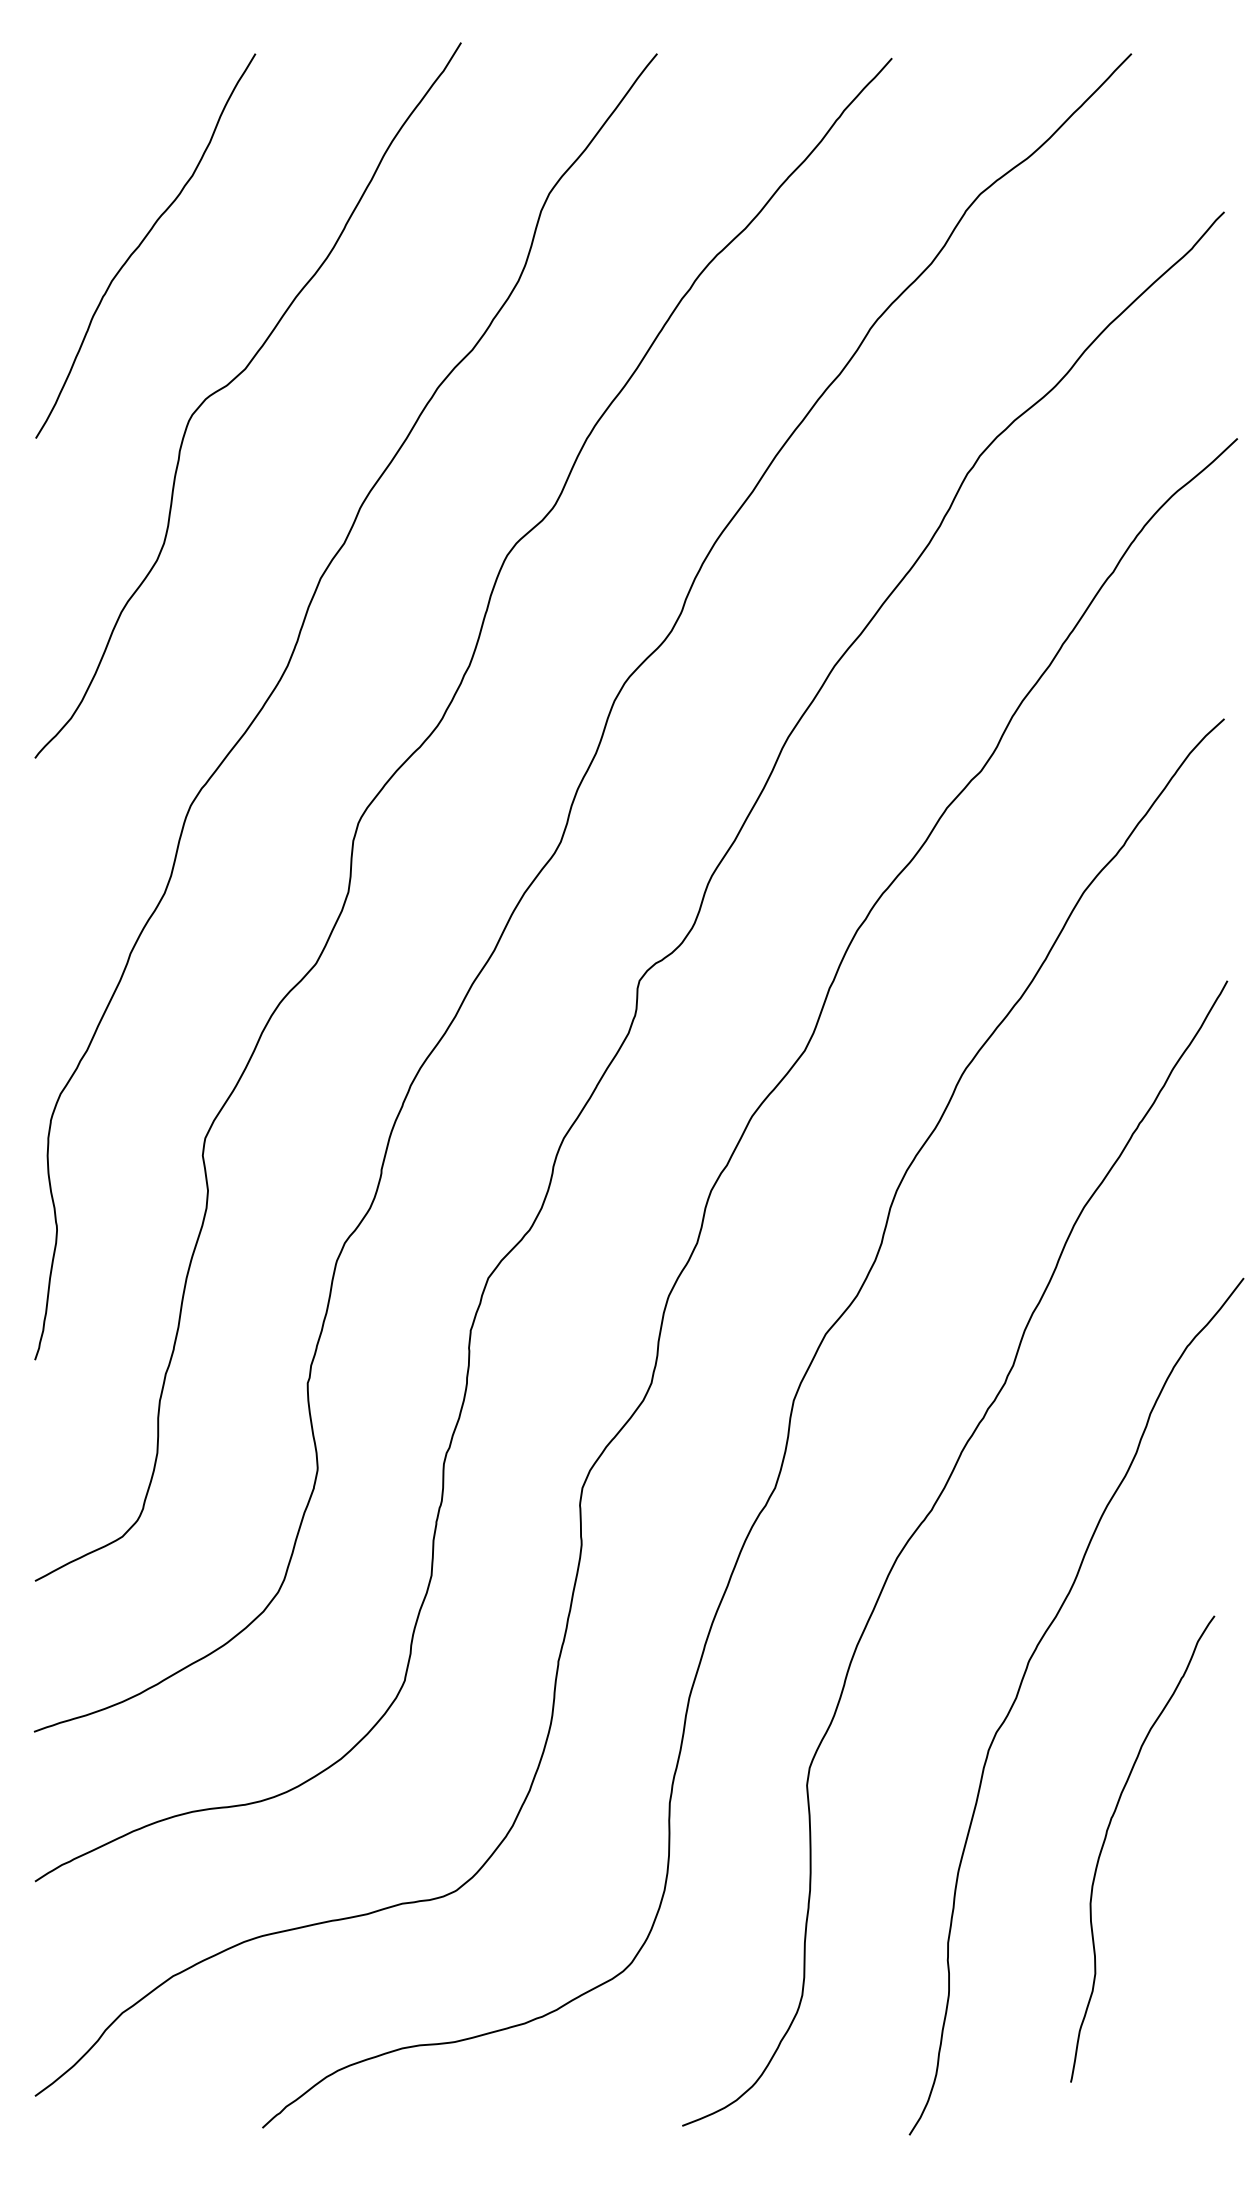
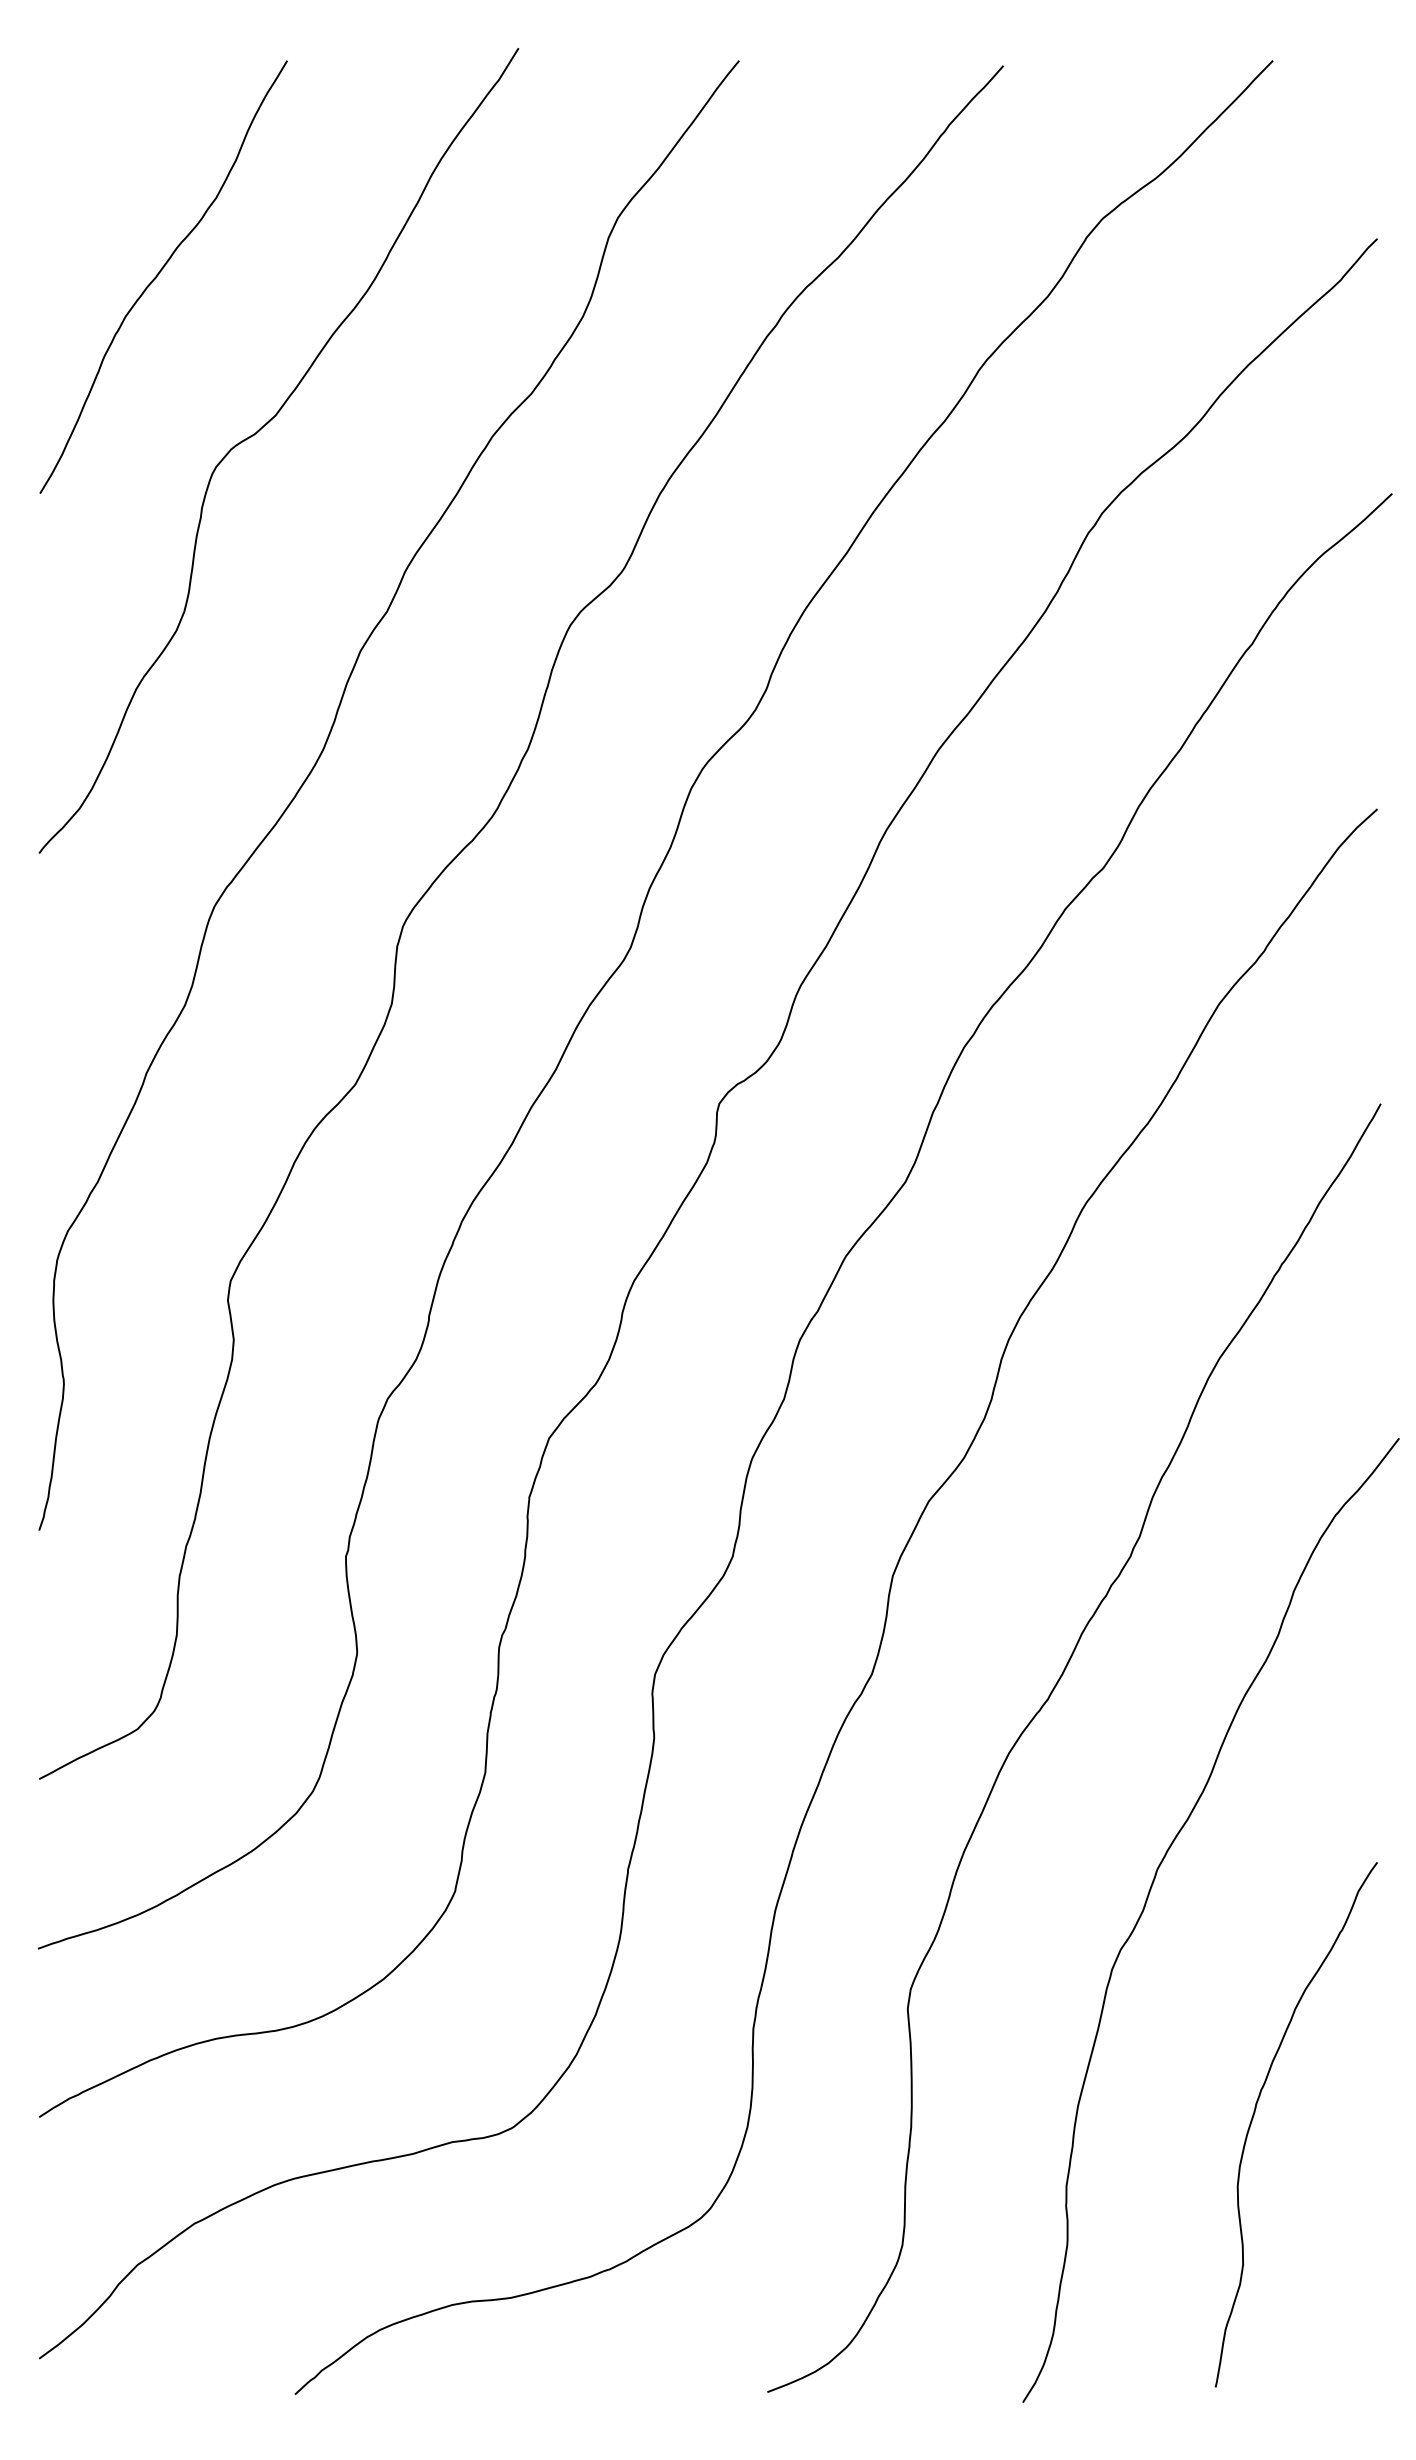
curve: (1106, 1838) -> (1255, 2112), moved

